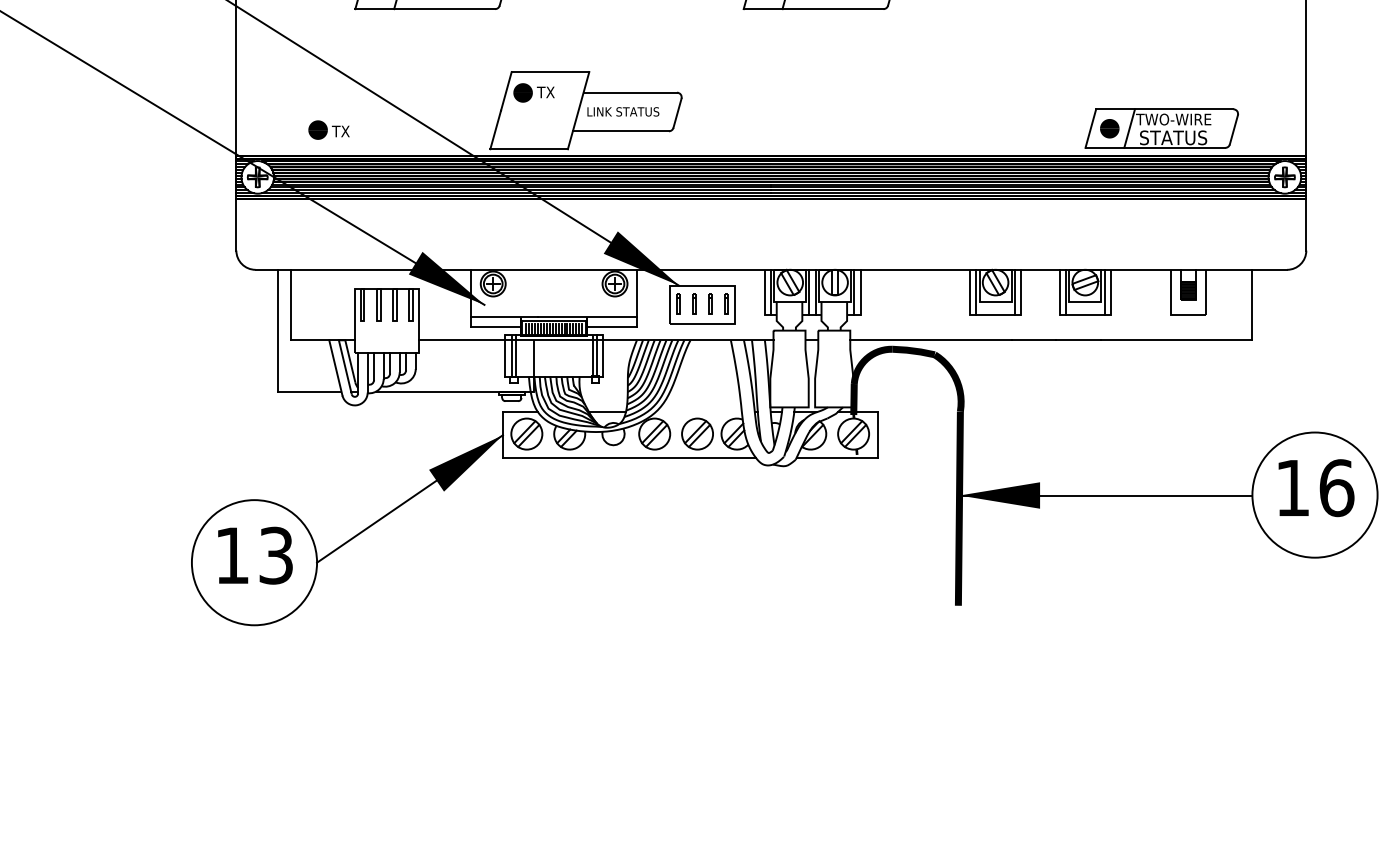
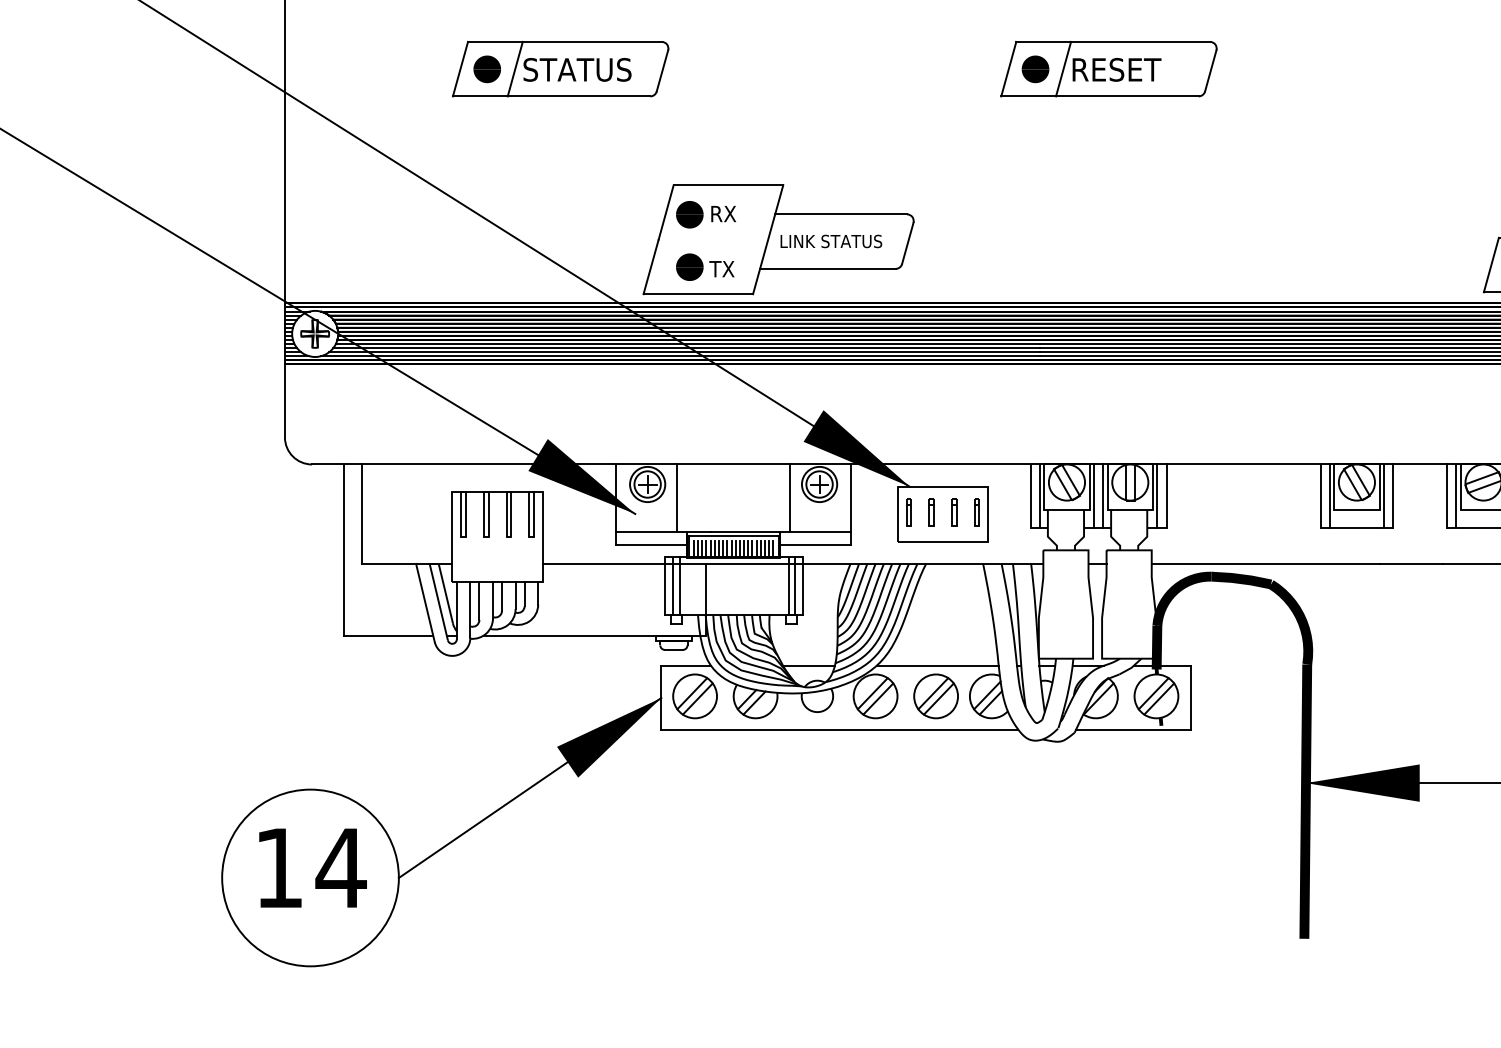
text: (545, 92) -> (721, 214), TX -> RX
text: (328, 129) -> (704, 266), moved
line: (513, 293) -> (676, 497), added
line: (594, 293) -> (790, 497), added
line: (698, 412) -> (937, 665), added
text: (275, 555) -> (340, 867), 13 -> 14

